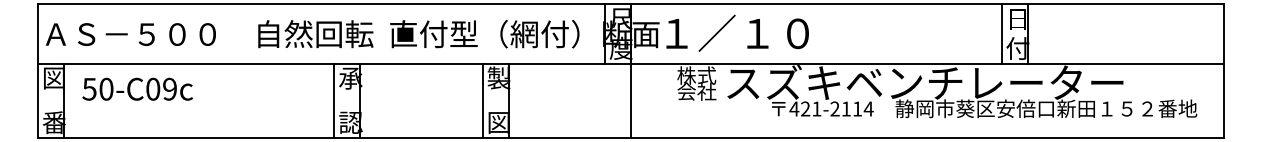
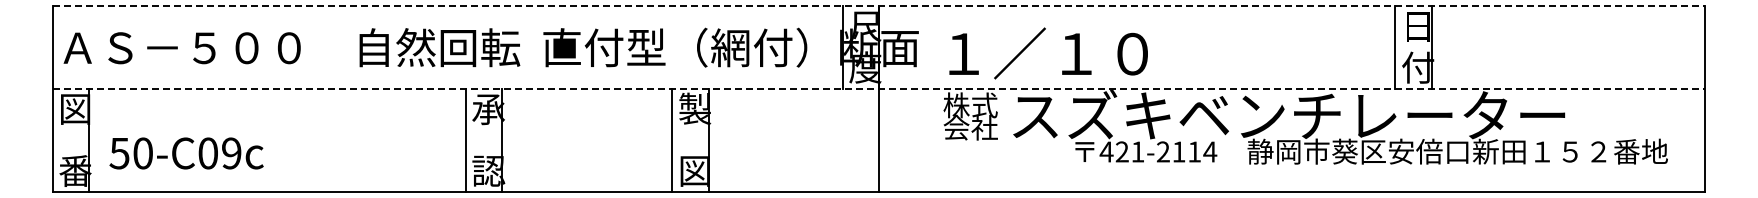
line: (631, 4) -> (879, 6), solid -> dashed
text: (737, 33) -> (1048, 53), moved
line: (631, 63) -> (879, 88), solid -> dashed
text: (137, 89) -> (186, 153), moved

